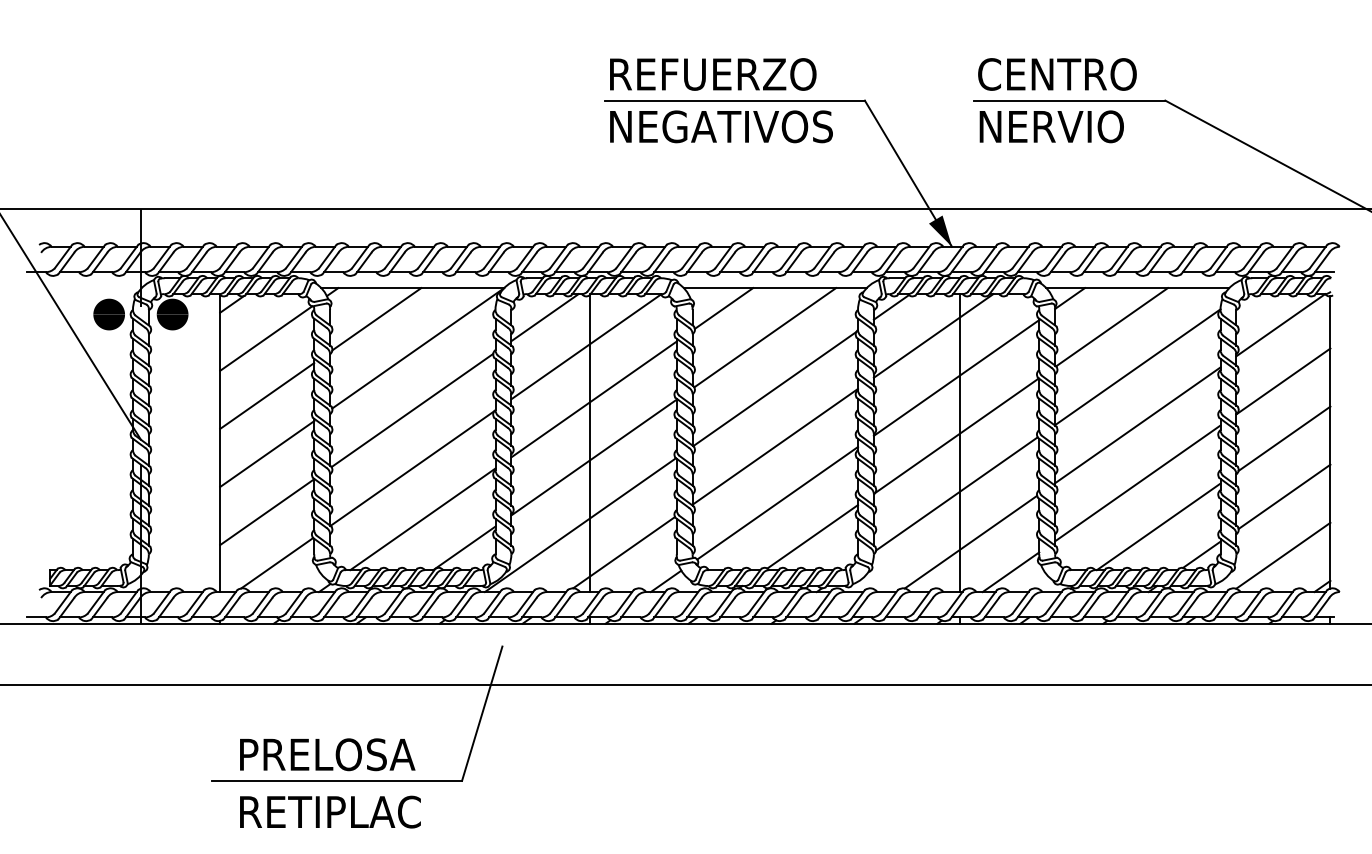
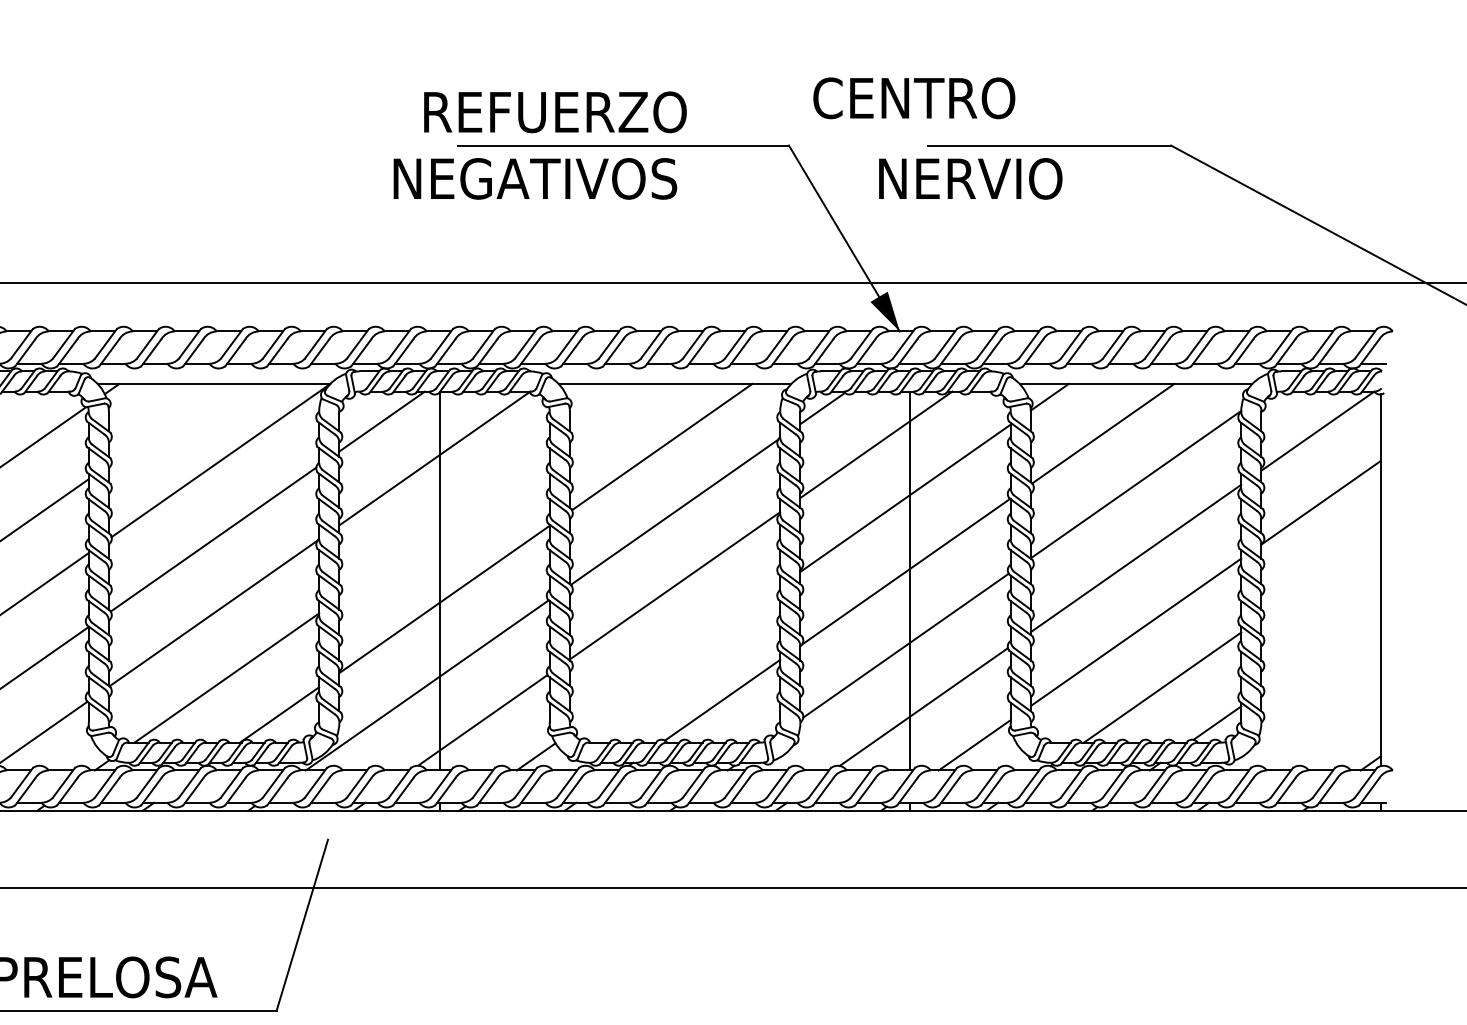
text: (713, 74) -> (555, 112), moved
text: (1057, 74) -> (914, 98), moved
text: (721, 126) -> (535, 178), moved
text: (1051, 126) -> (970, 178), moved
line: (723, 308) -> (609, 409), removed
line: (376, 319) -> (167, 423), removed
line: (593, 399) -> (443, 525), removed
line: (1284, 438) -> (1322, 575), removed
line: (1284, 496) -> (1322, 648), removed
line: (777, 502) -> (677, 656), removed
line: (1283, 555) -> (1321, 724), removed

